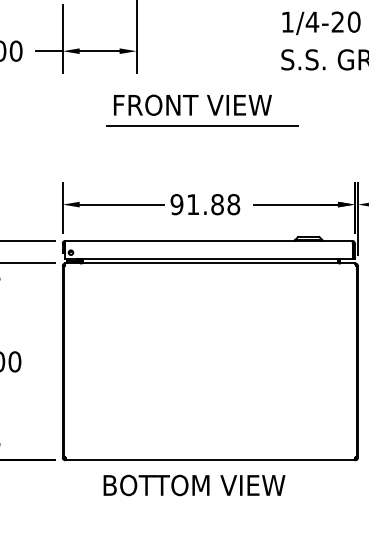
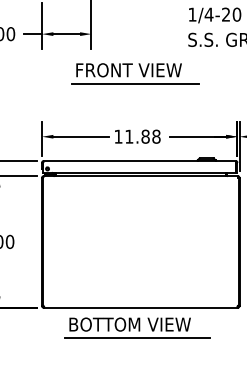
text: (177, 204) -> (118, 136), 91.88 -> 11.88
line: (205, 506) -> (137, 338), added

